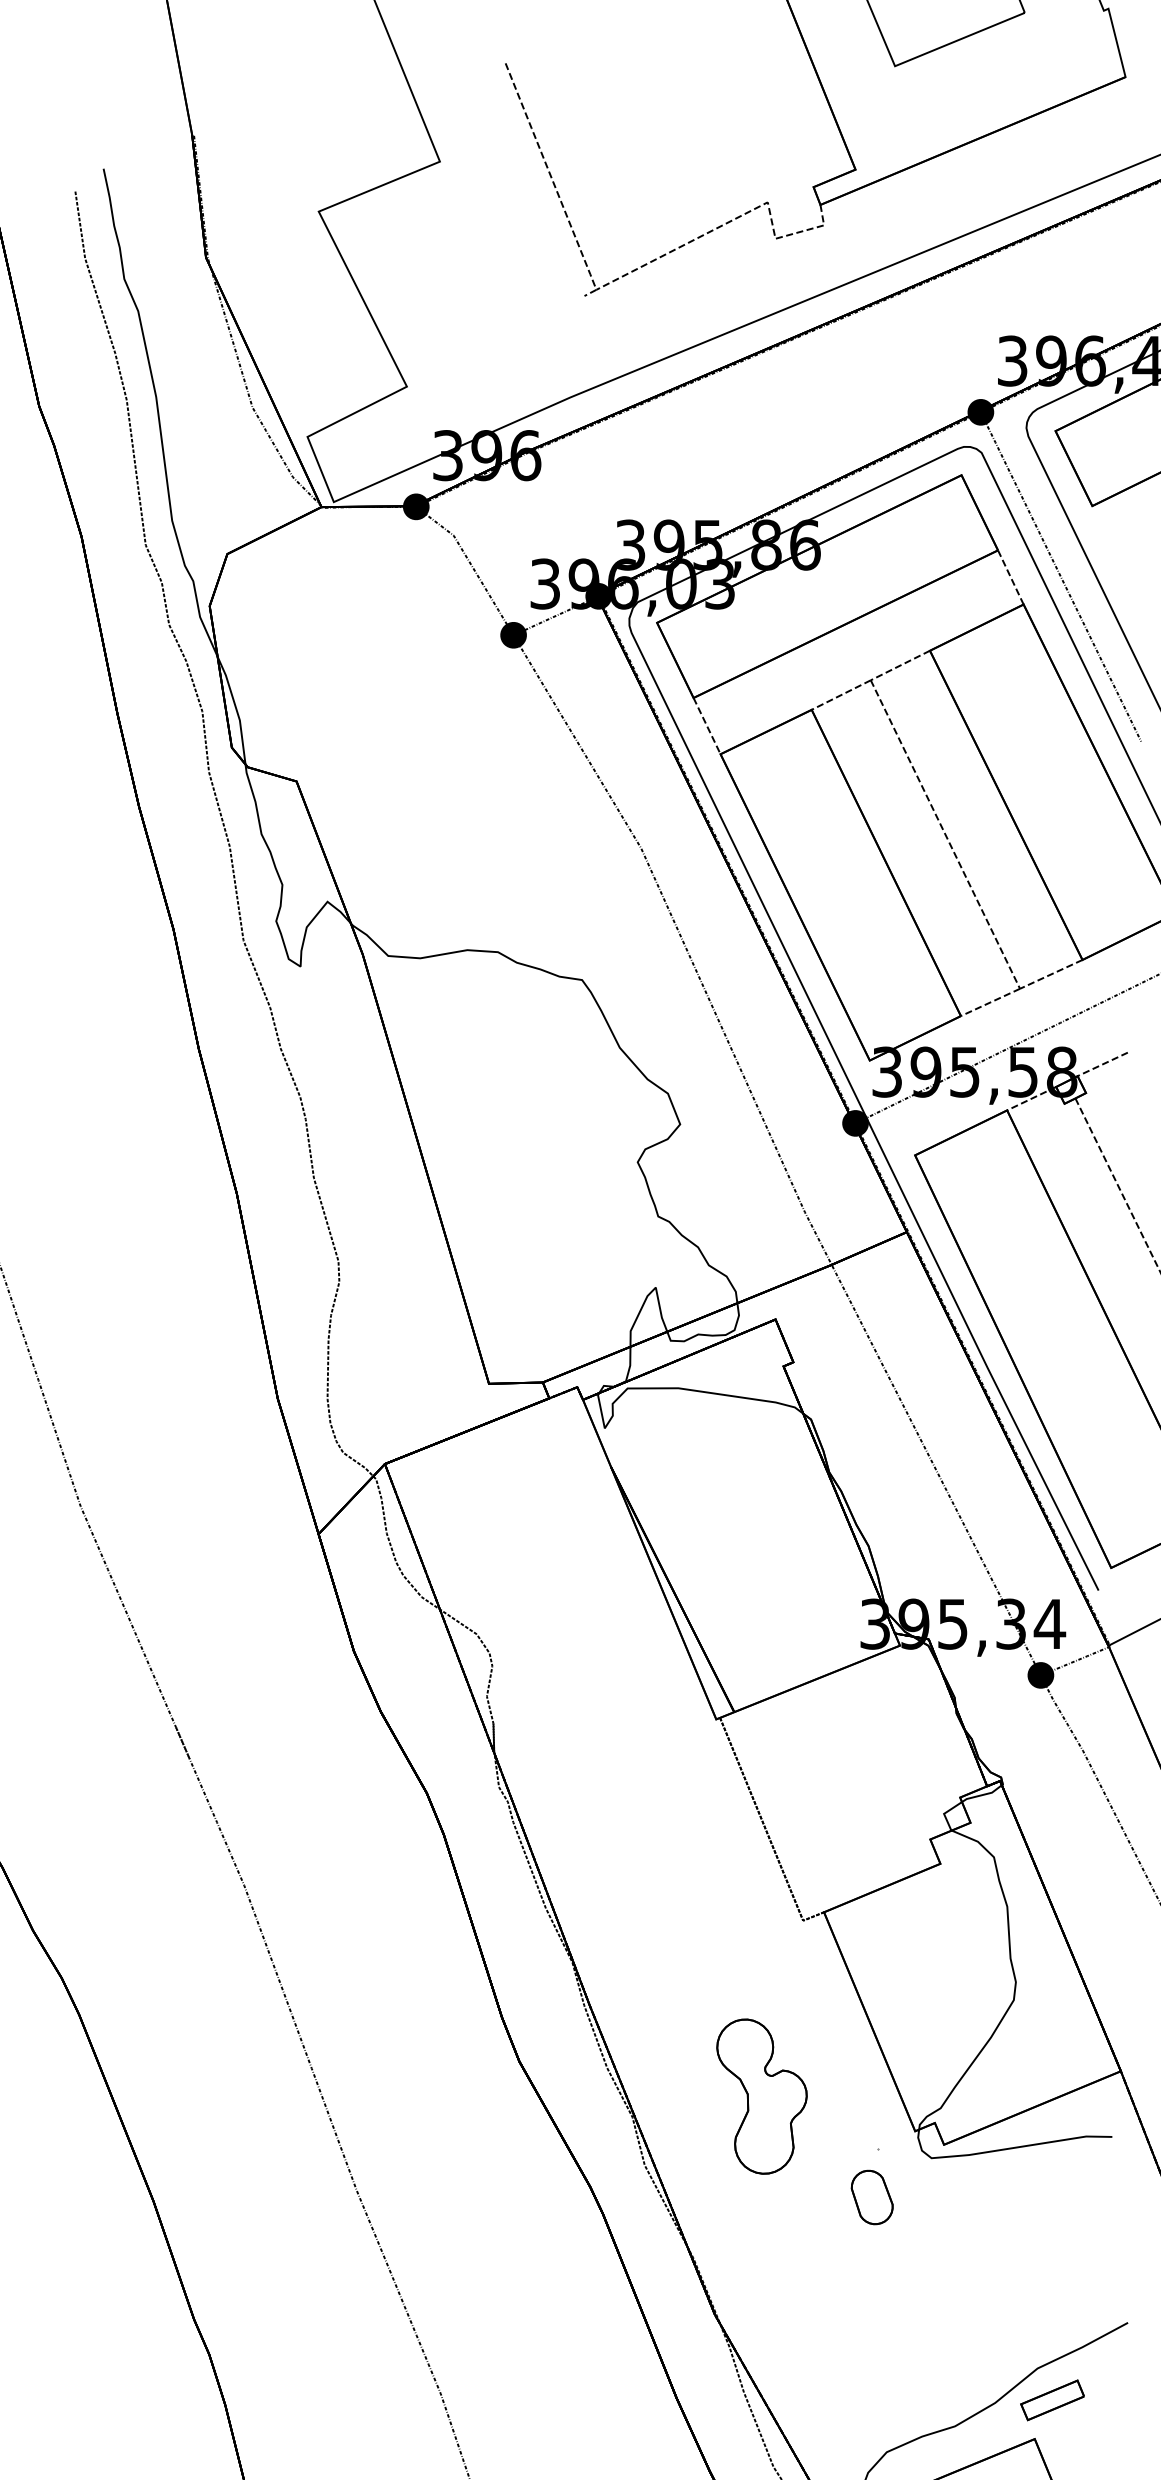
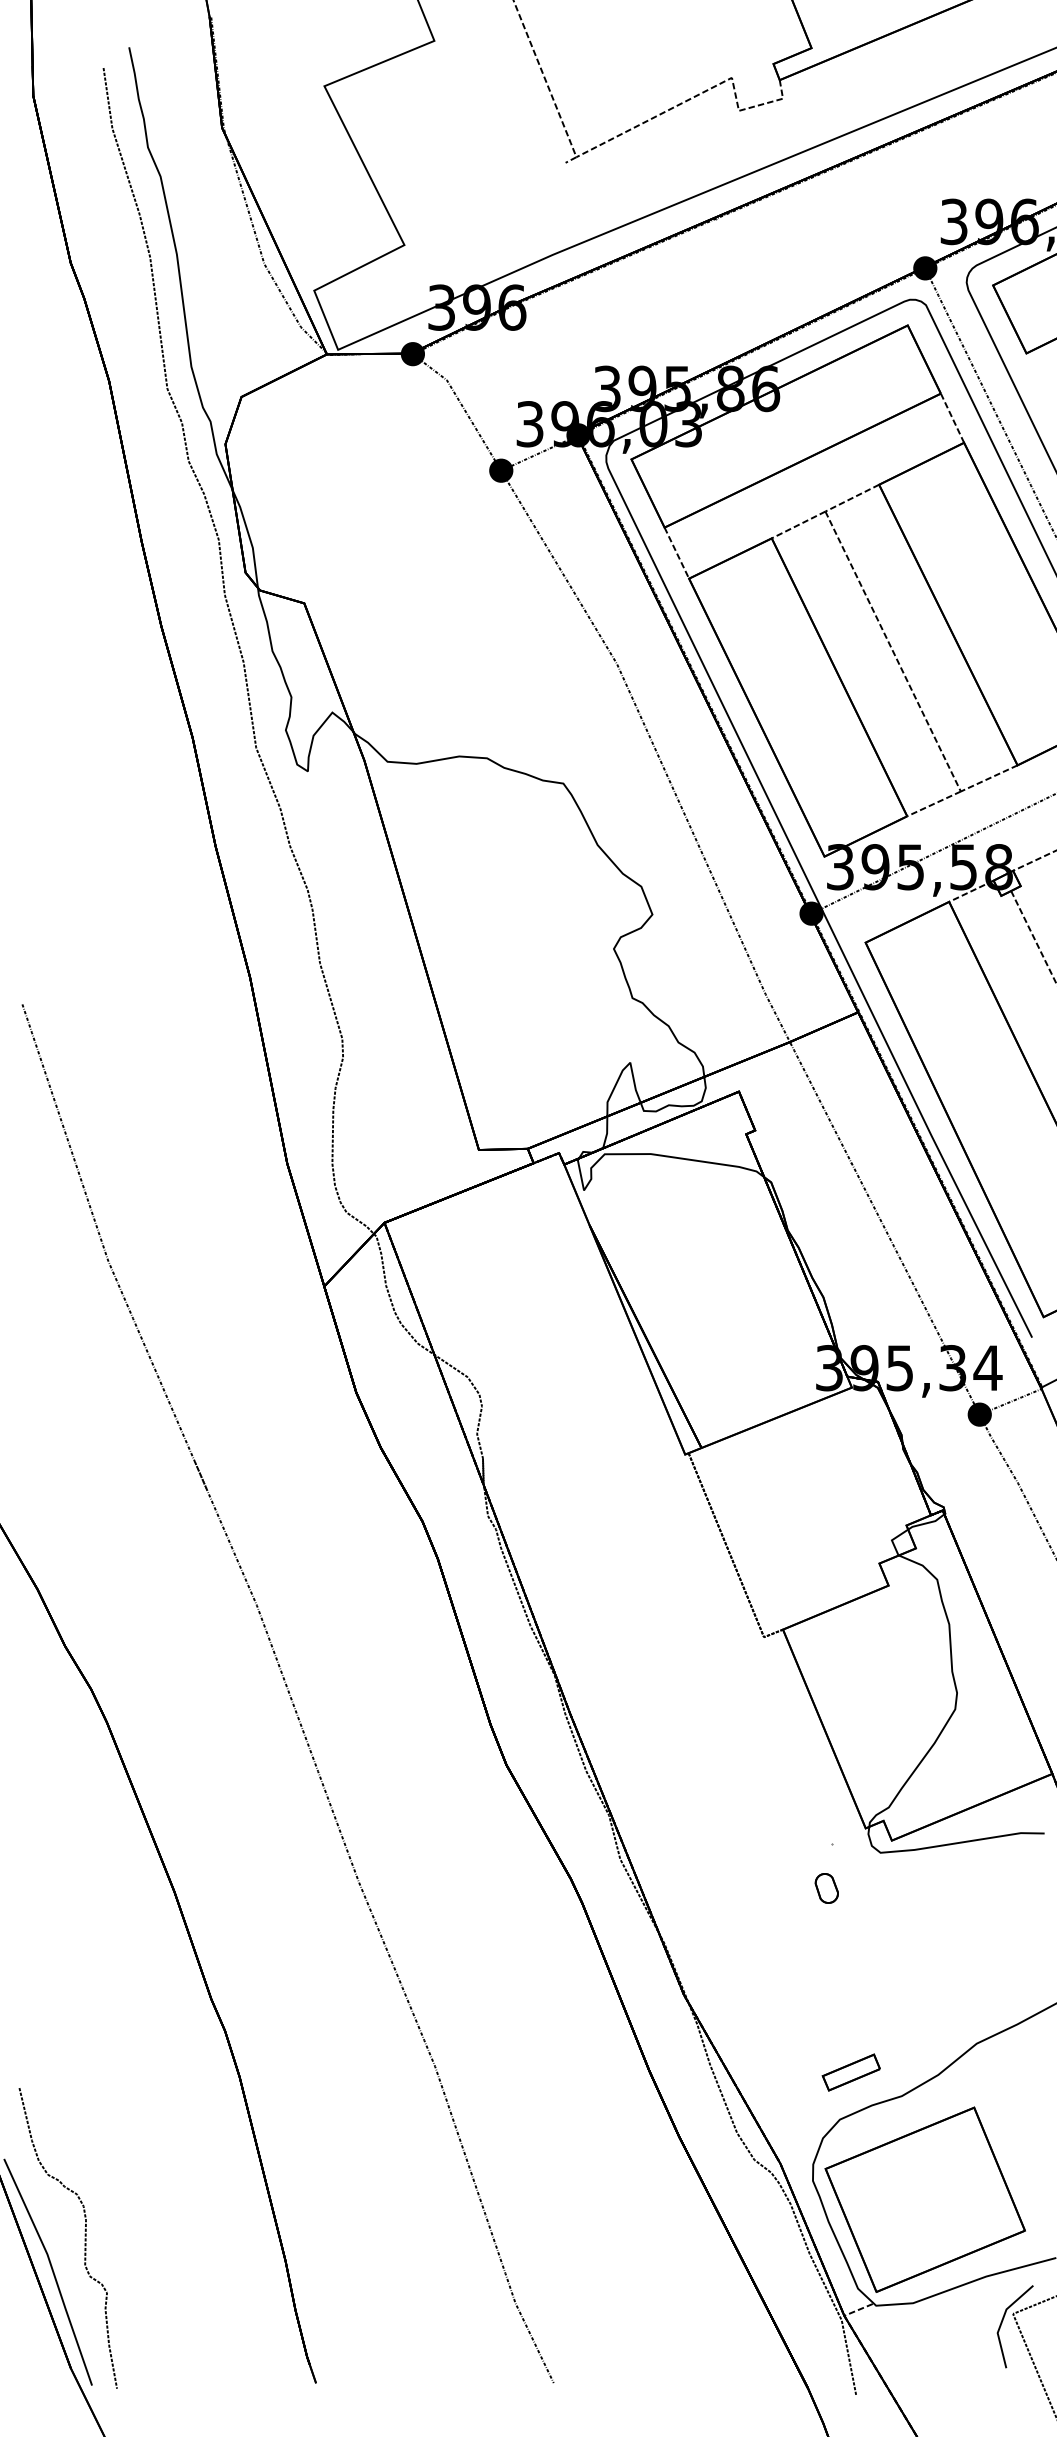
part: (761, 2096) -> (726, 1796), removed
part: (871, 2197) -> (826, 1888), size x0.6
part: (1051, 2400) -> (850, 2072), moved

